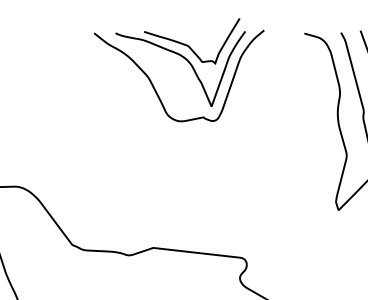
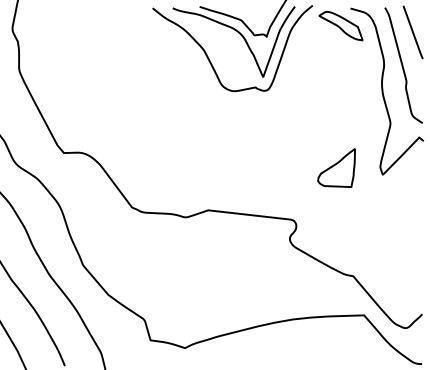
part: (293, 52) -> (340, 26), added
part: (289, 202) -> (336, 167), added

